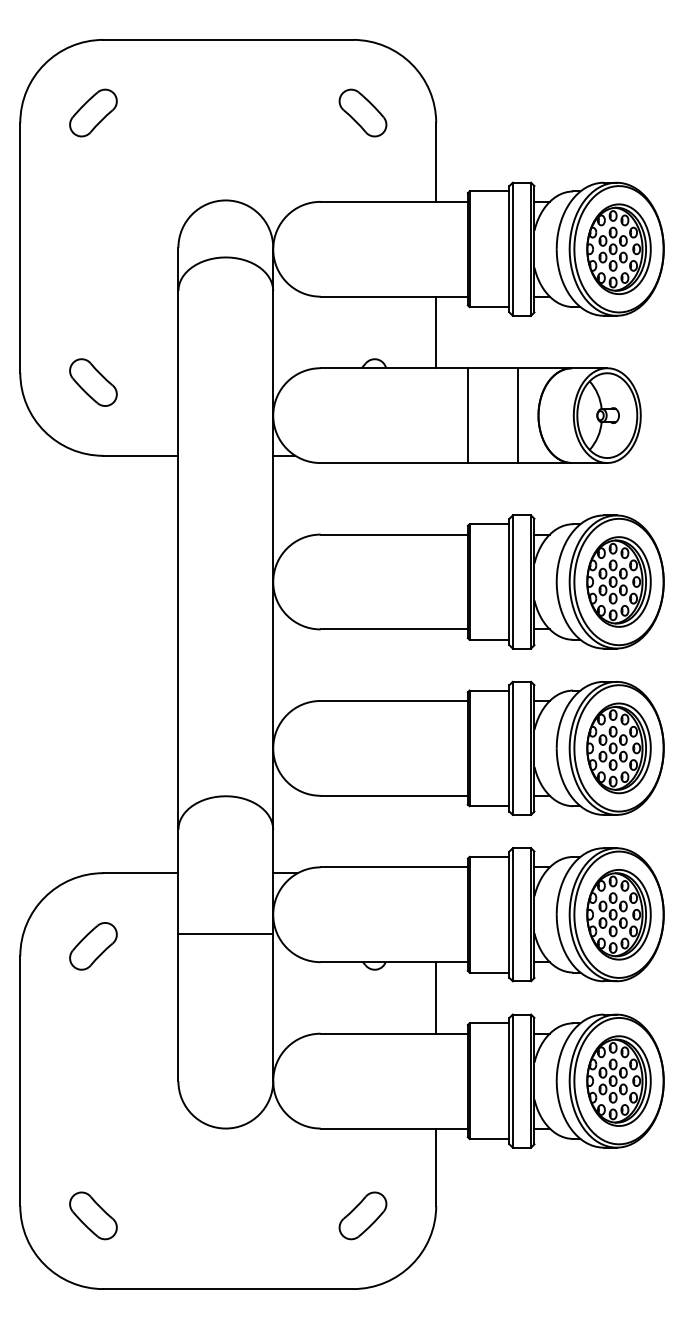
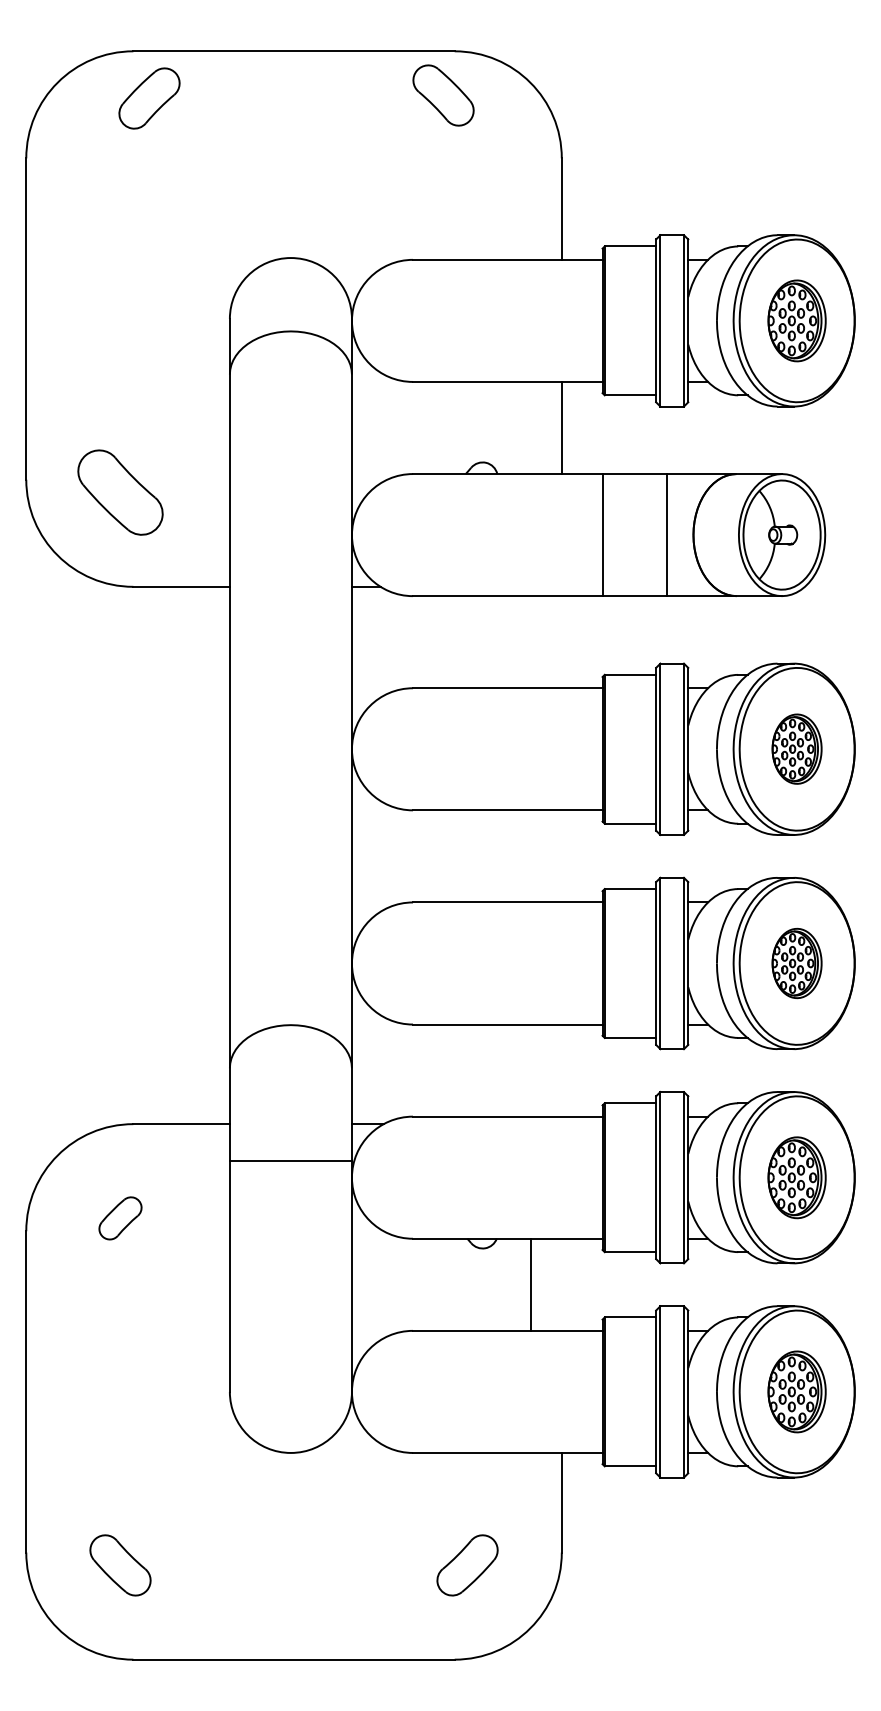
part: (93, 113) -> (149, 98), moved
part: (362, 113) -> (443, 95), moved
part: (618, 248) -> (796, 320), size x0.7
part: (93, 382) -> (120, 492), size x1.4
part: (618, 581) -> (796, 748), size x0.6
part: (618, 748) -> (796, 963), size x0.6
part: (618, 914) -> (796, 1177), size x0.7
line: (225, 934) -> (290, 1161), moved
part: (93, 946) -> (120, 1218), size x0.7
line: (435, 997) -> (530, 1284), moved
part: (618, 1080) -> (796, 1391), size x0.7

